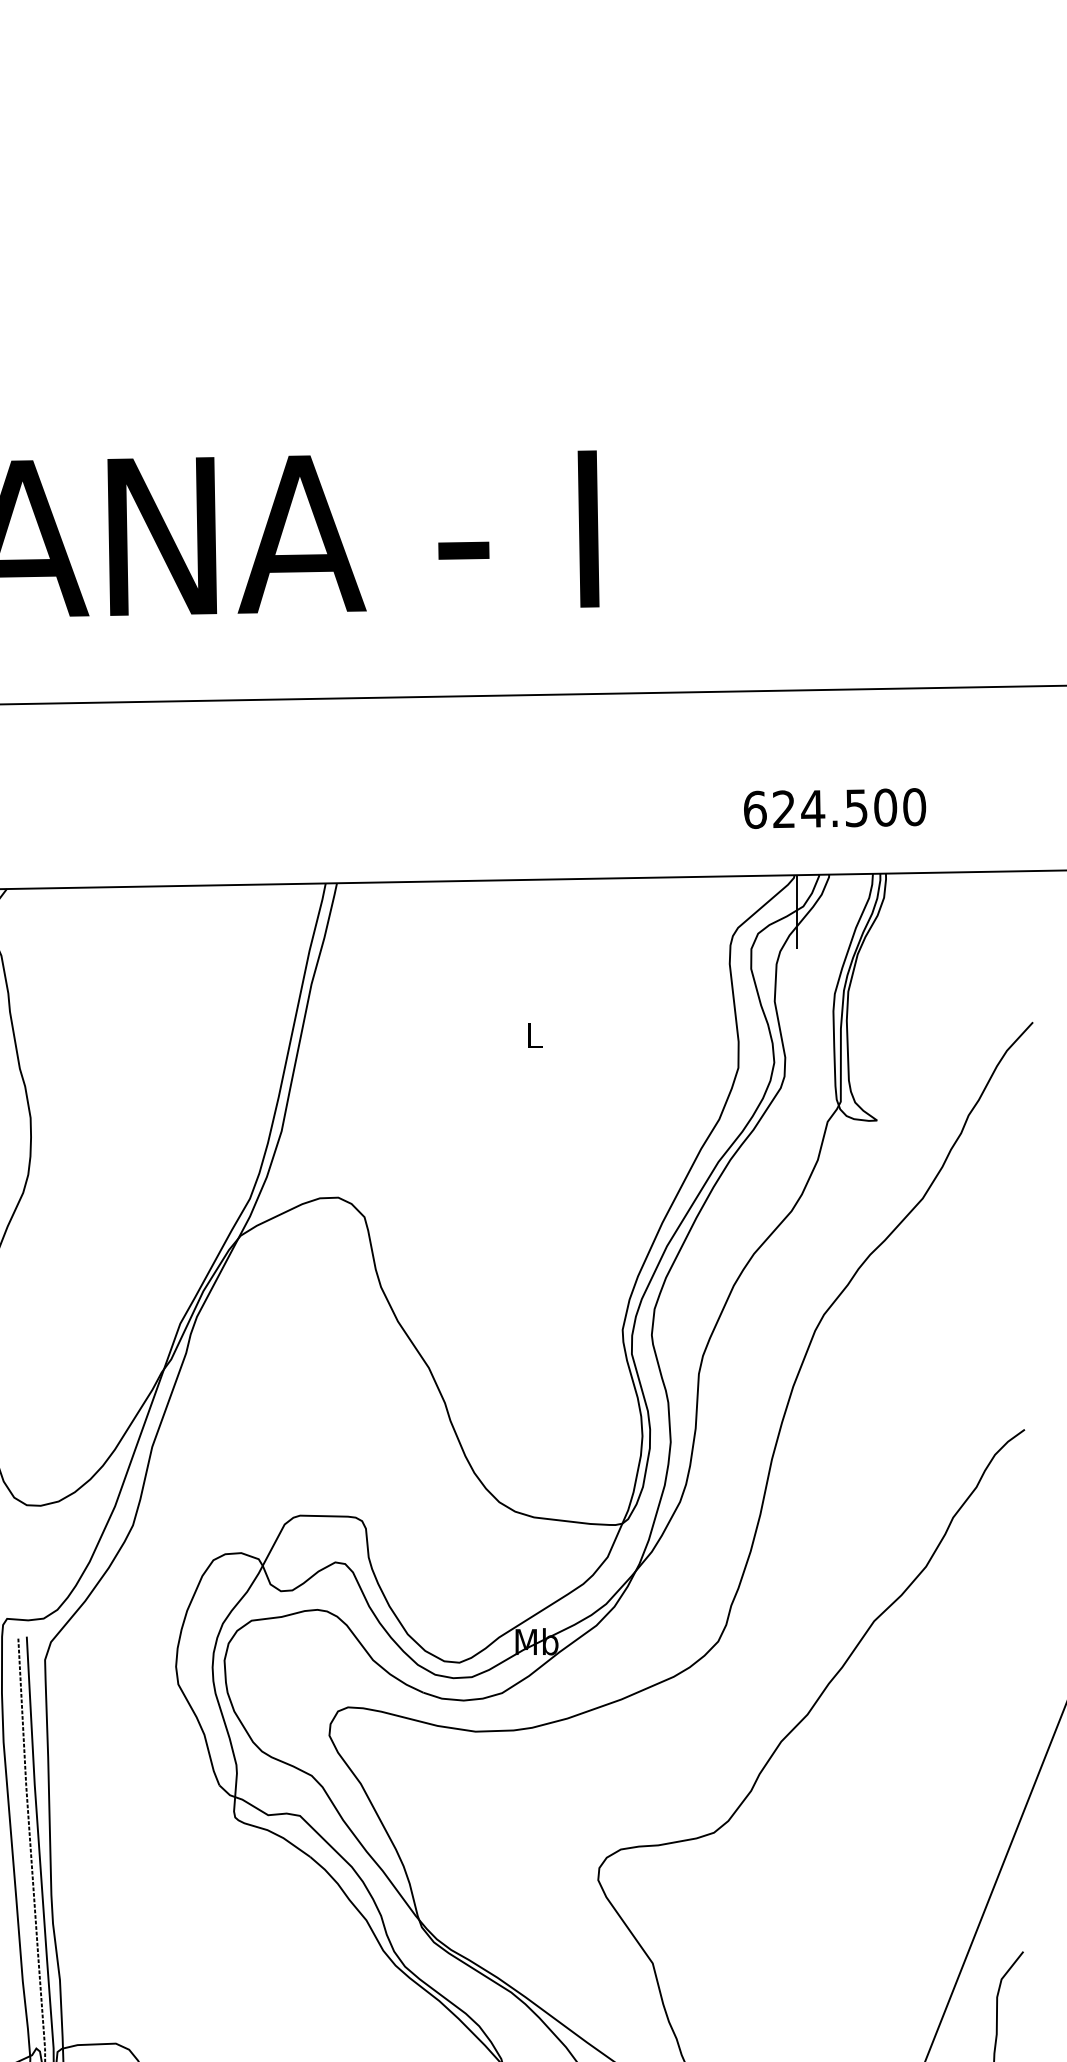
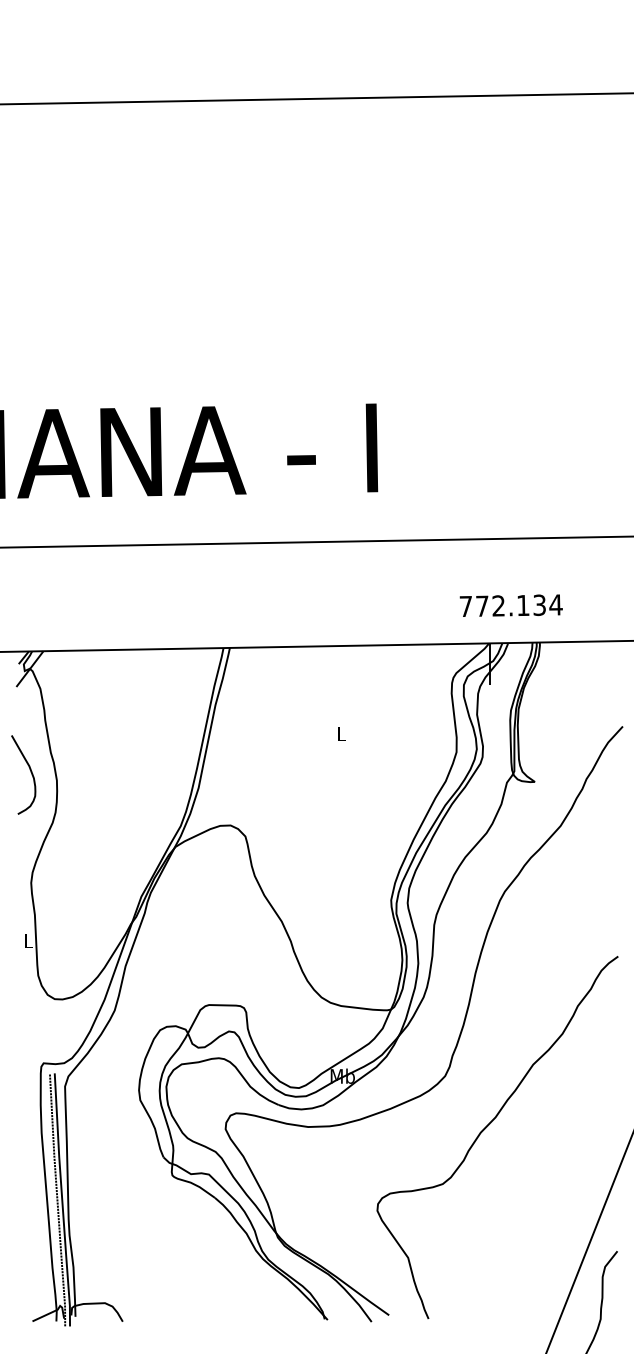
text: (833, 808) -> (510, 605), 624.500 -> 772.134

